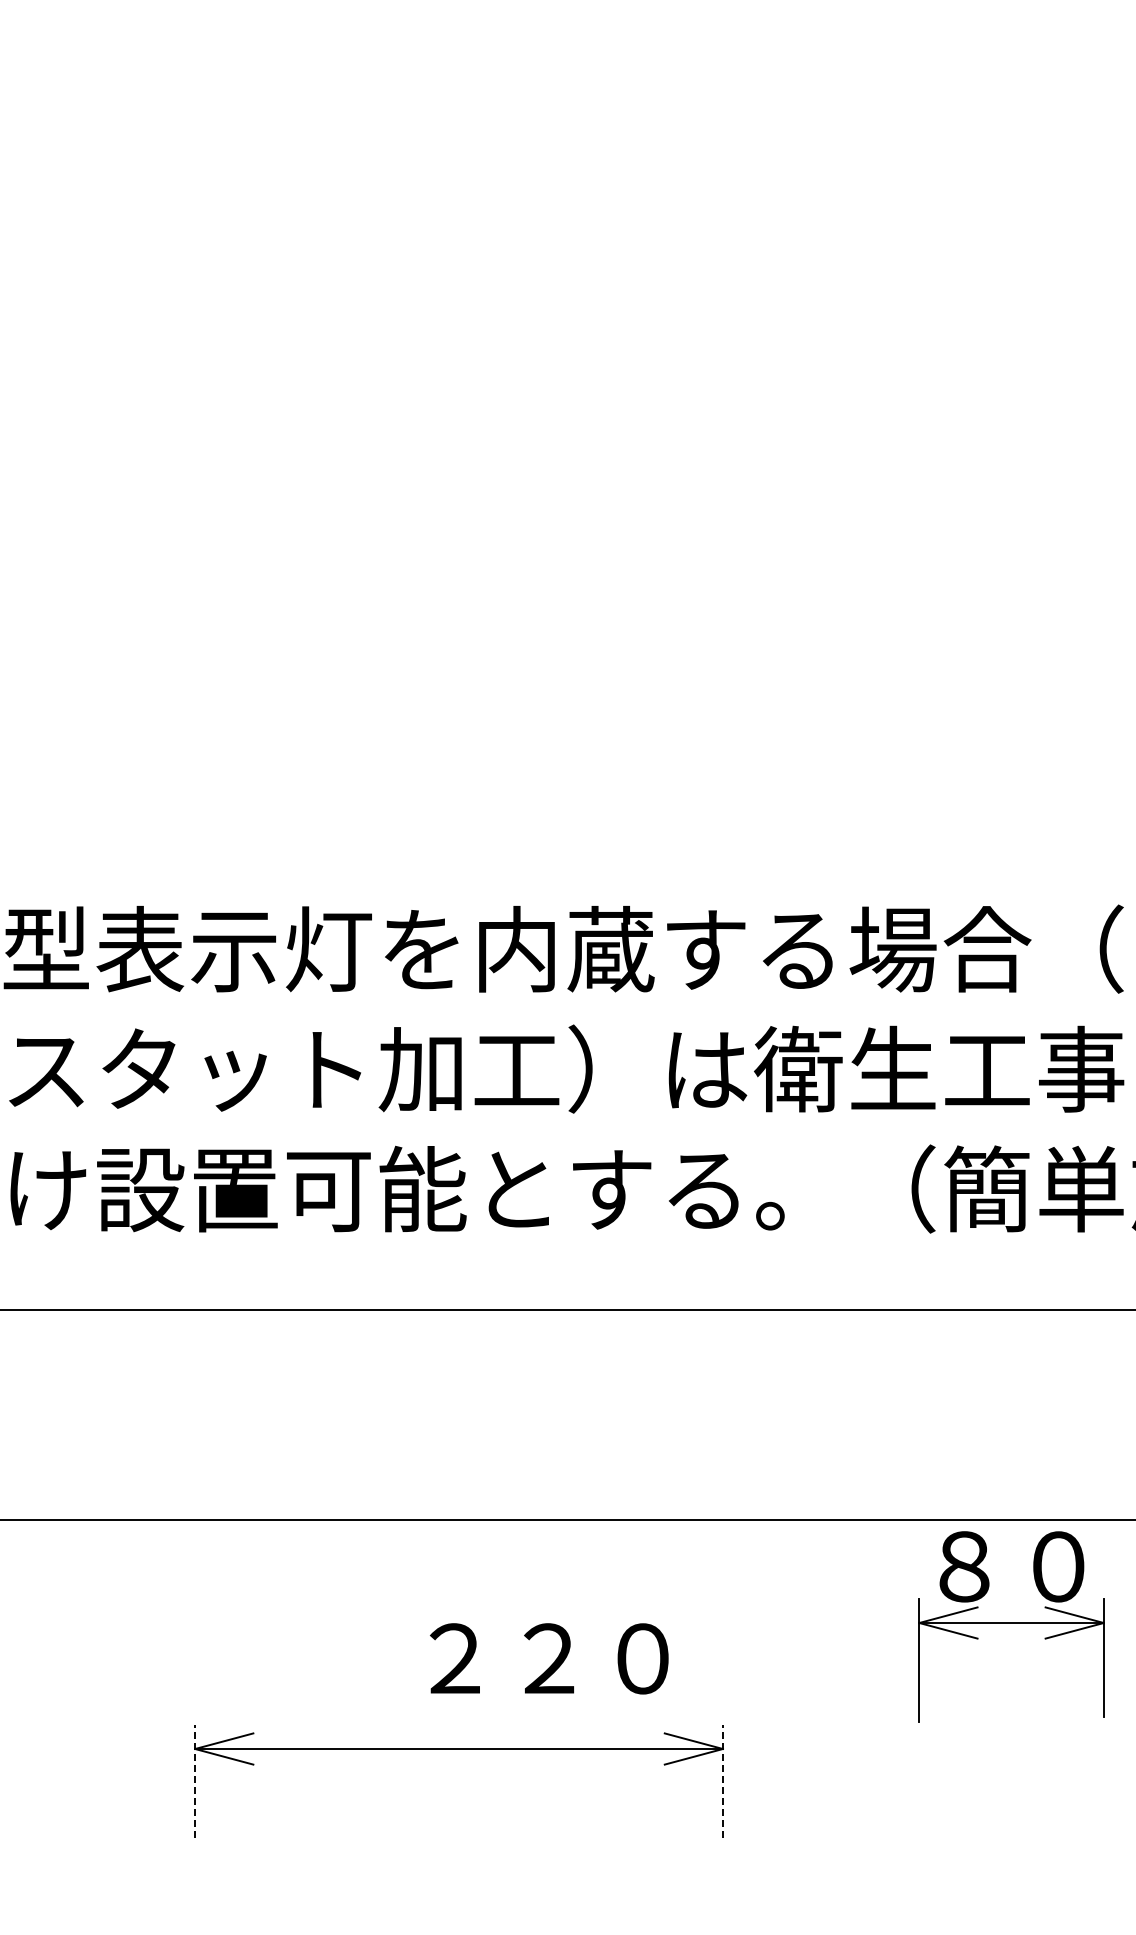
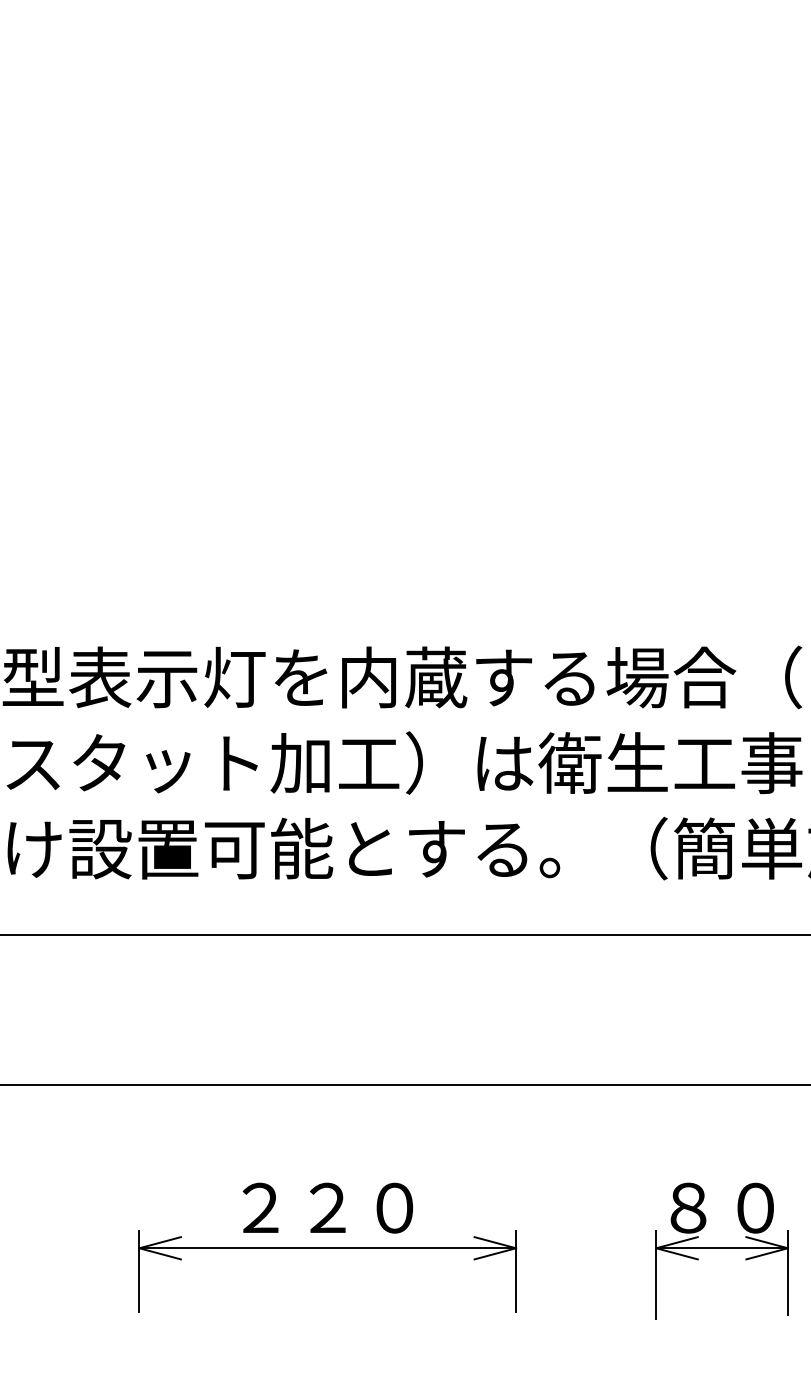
part: (1011, 1626) -> (722, 1250), moved
text: (549, 1658) -> (328, 1207), moved
line: (195, 1781) -> (139, 1271), dashed -> solid
line: (722, 1781) -> (515, 1271), dashed -> solid

